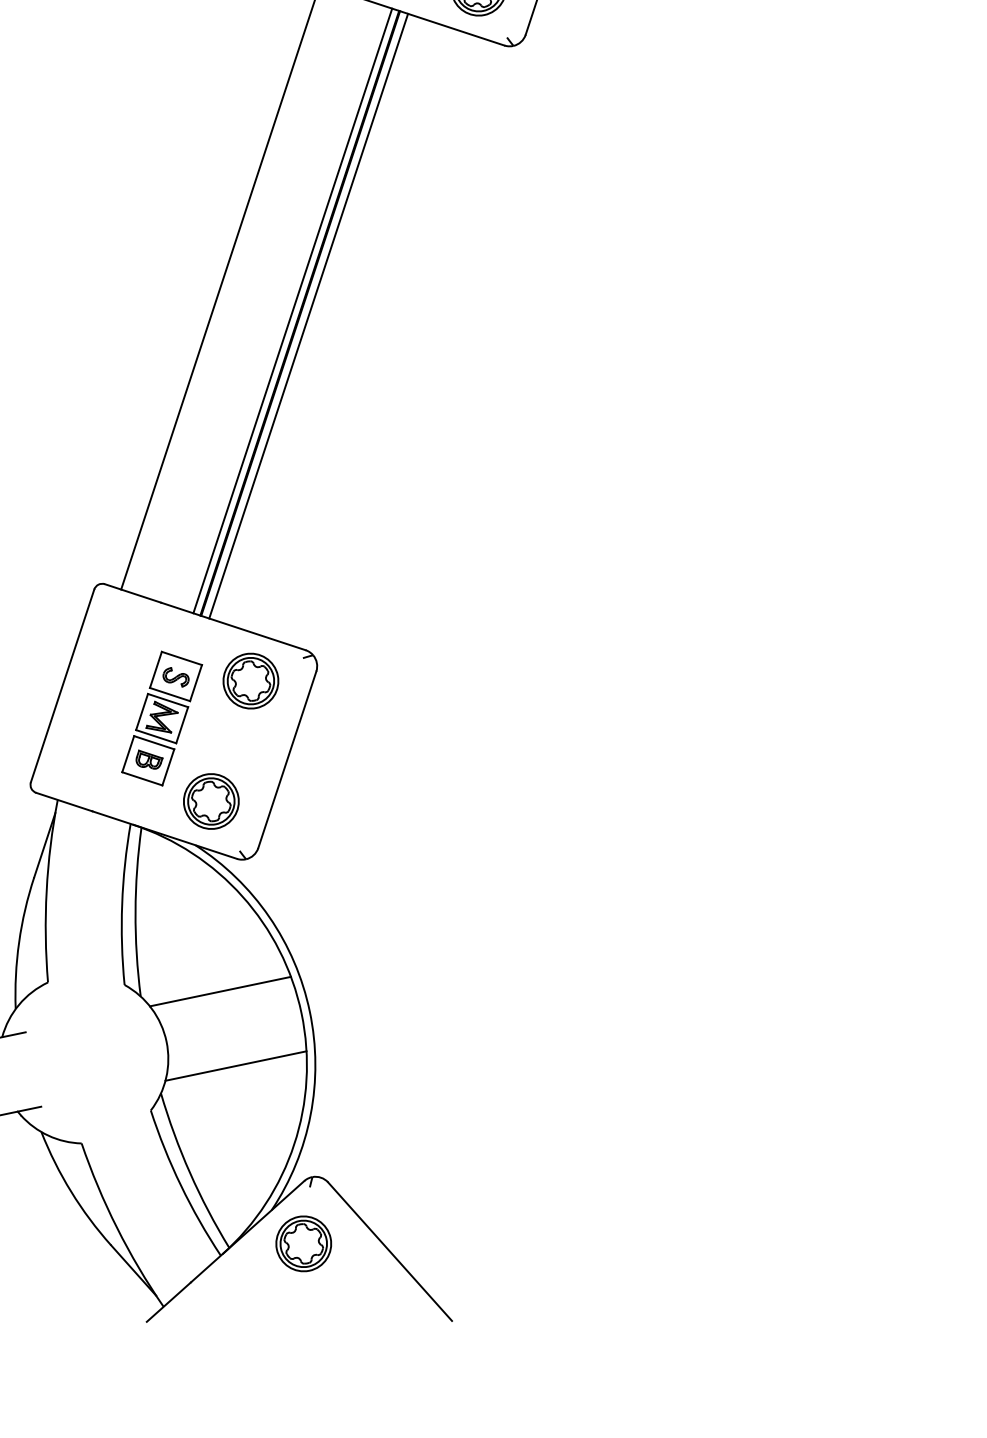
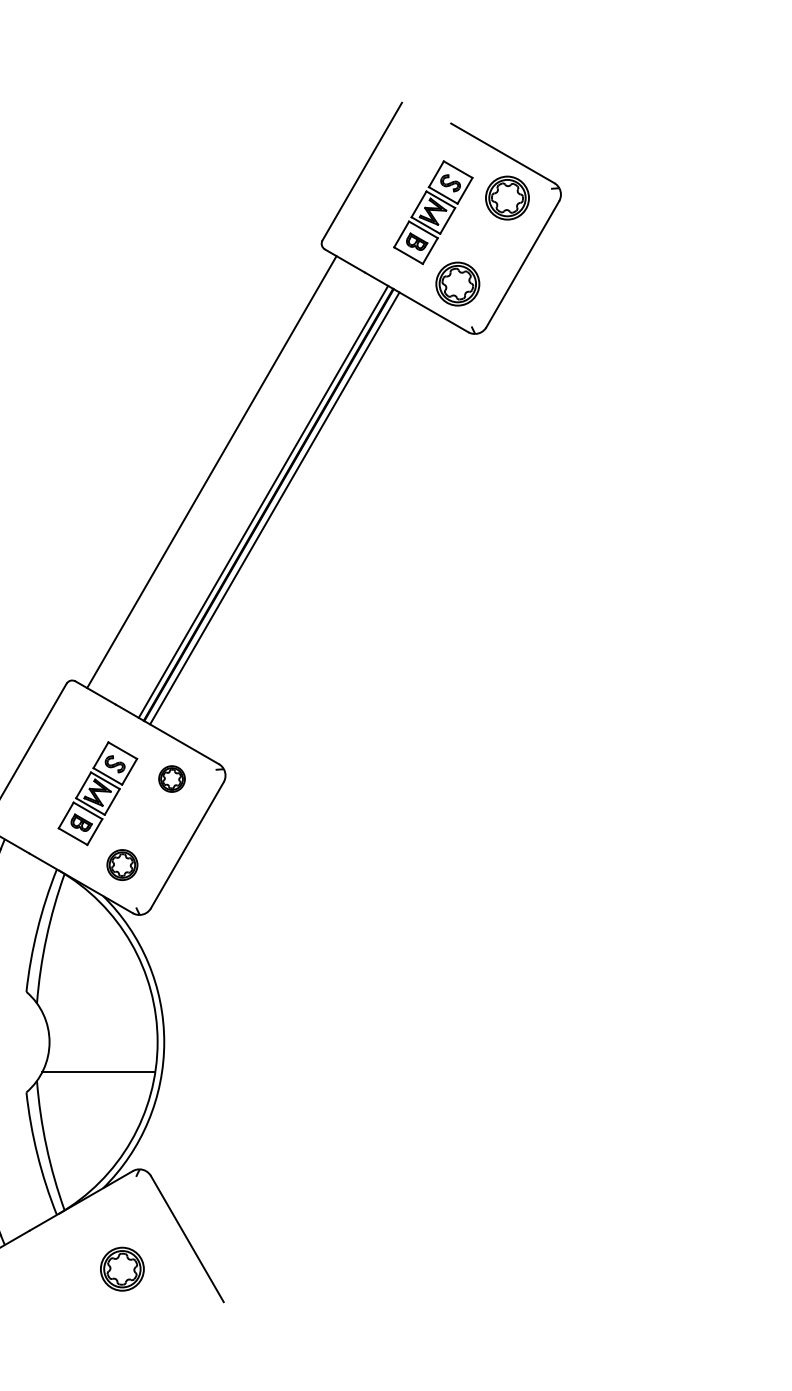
part: (250, 680) -> (171, 778), size x0.6
part: (211, 800) -> (122, 864), size x0.7
line: (219, 991) -> (98, 1012), removed
part: (303, 1242) -> (122, 1268), moved

